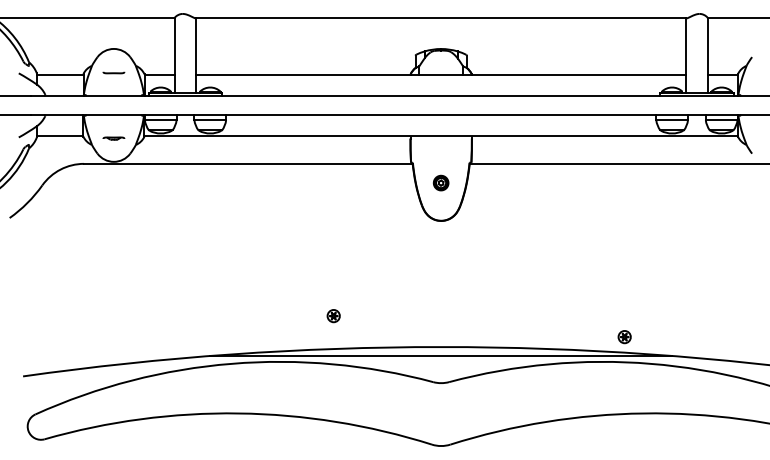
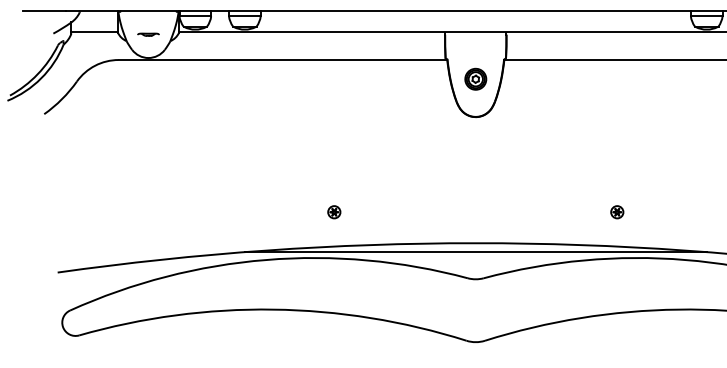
part: (440, 182) -> (475, 78), size x1.43
part: (333, 316) -> (334, 212), moved
part: (624, 337) -> (617, 212), moved

